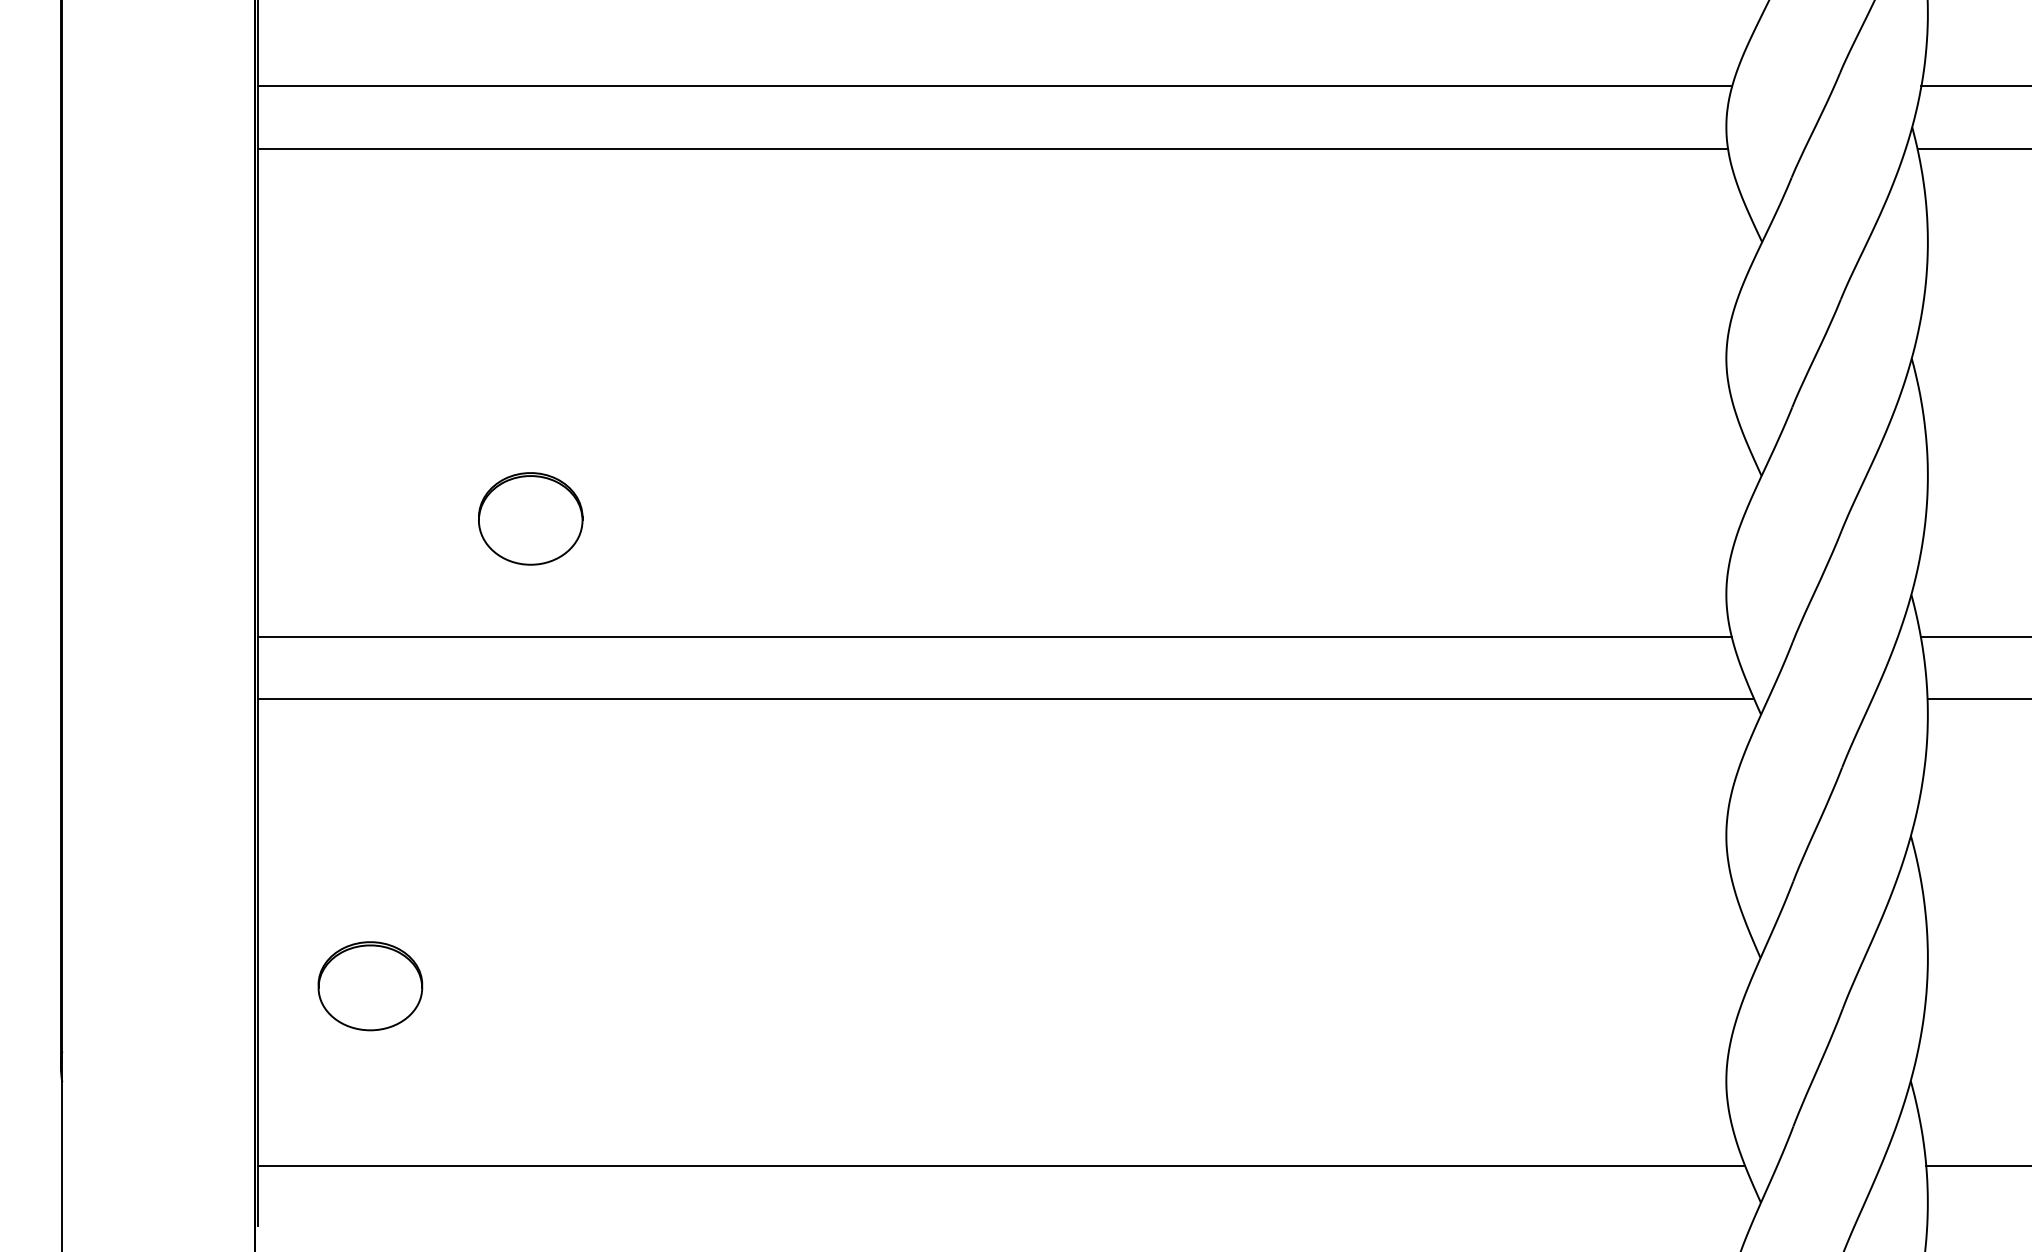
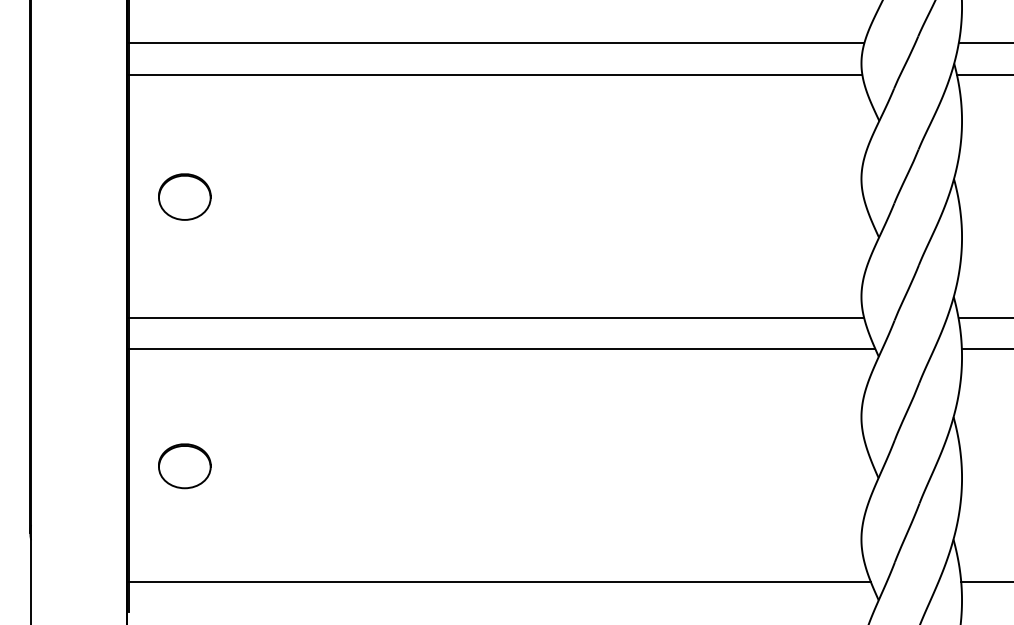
part: (530, 517) -> (184, 196), moved
part: (369, 986) -> (184, 466), moved

